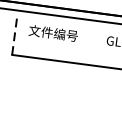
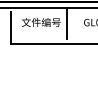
line: (15, 35) -> (11, 28), dashed -> solid
line: (84, 38) -> (66, 23), added

